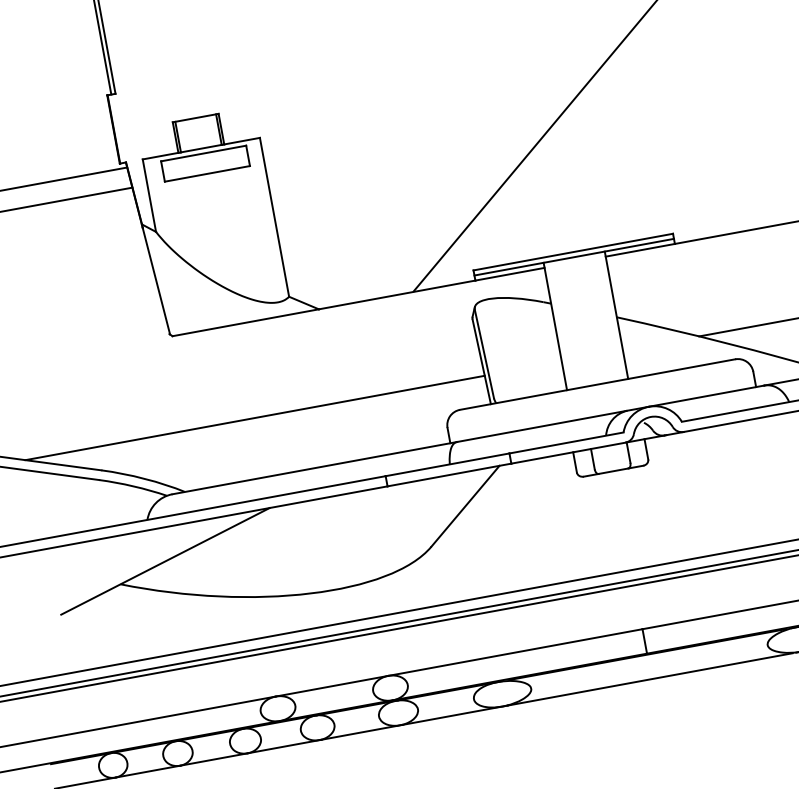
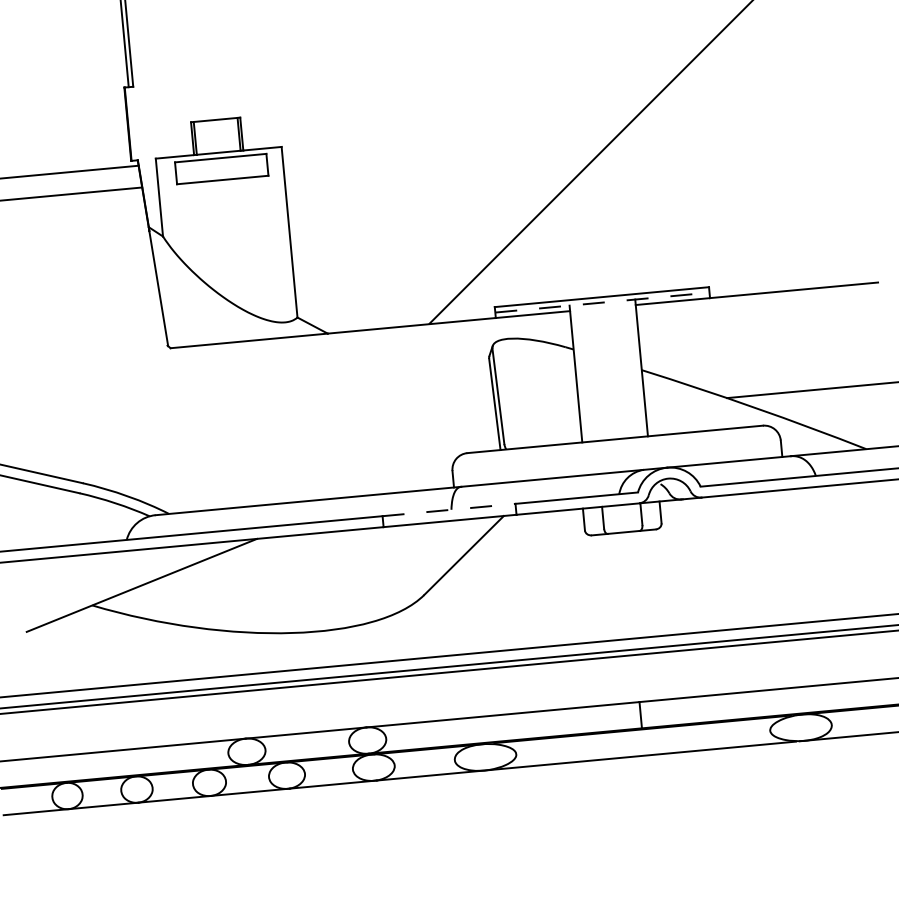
line: (574, 257) -> (602, 302), solid -> dashed
line: (254, 418) -> (249, 442), removed
line: (448, 465) -> (449, 510), solid -> dashed

